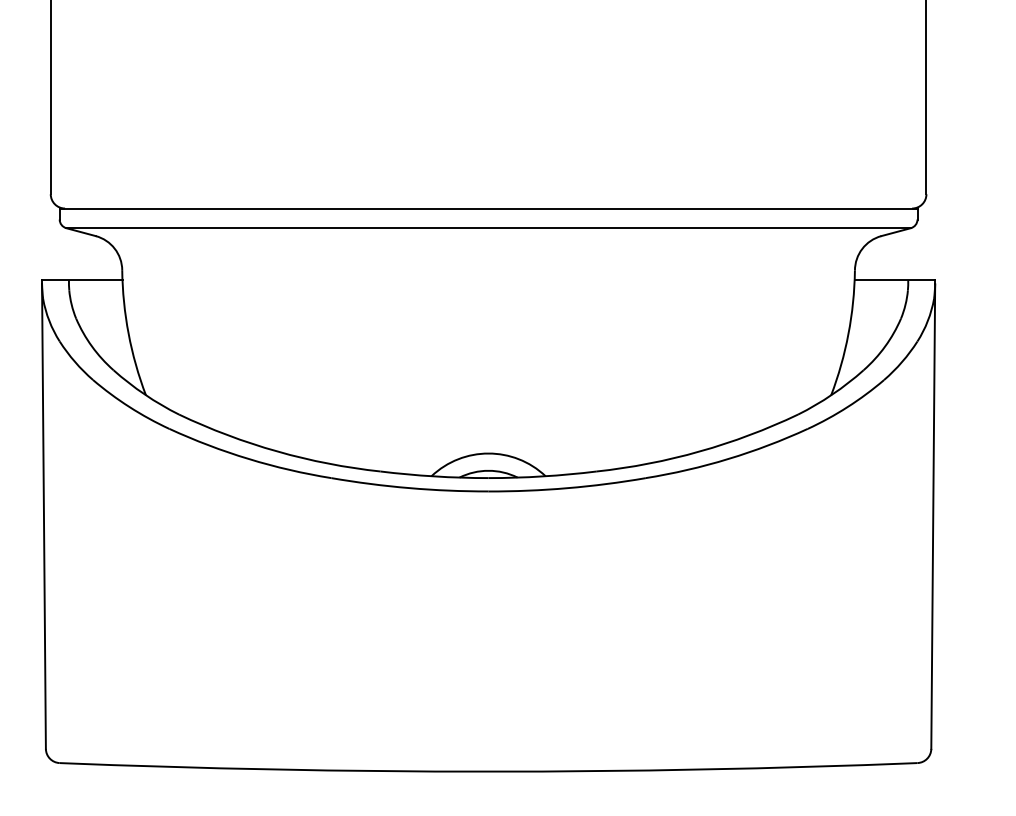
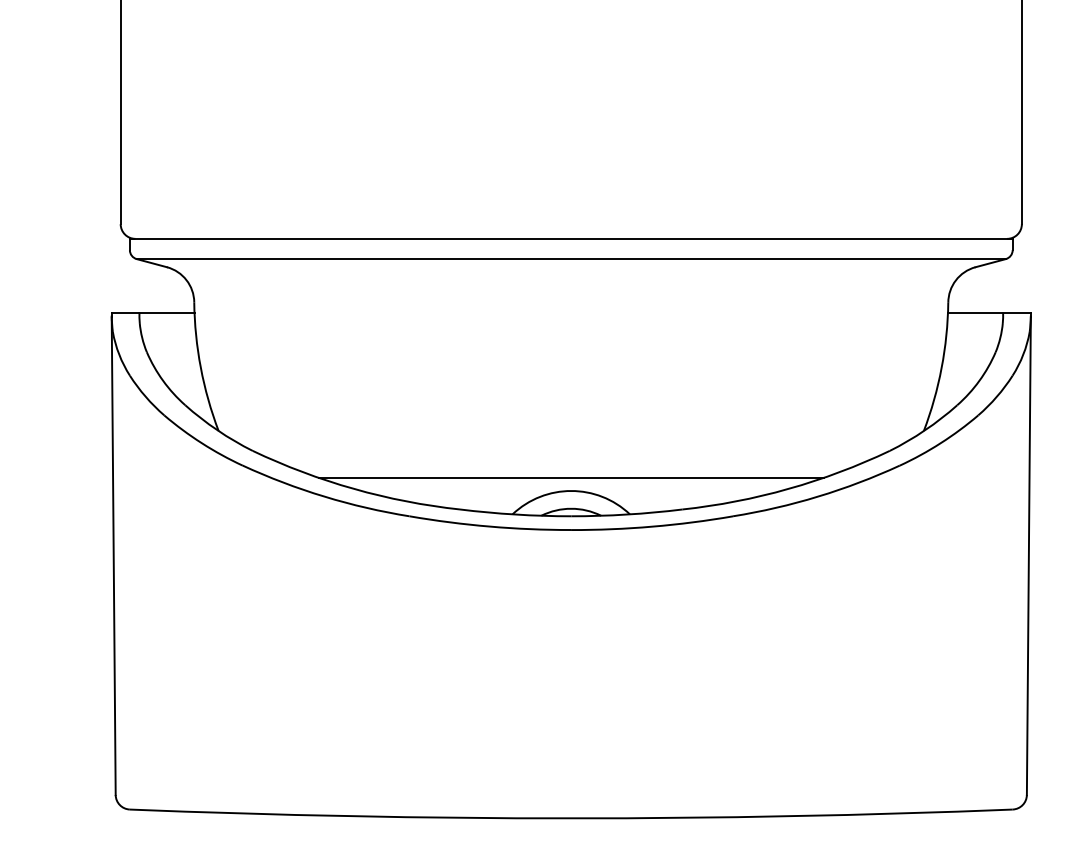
line: (488, 440) -> (571, 477), added

